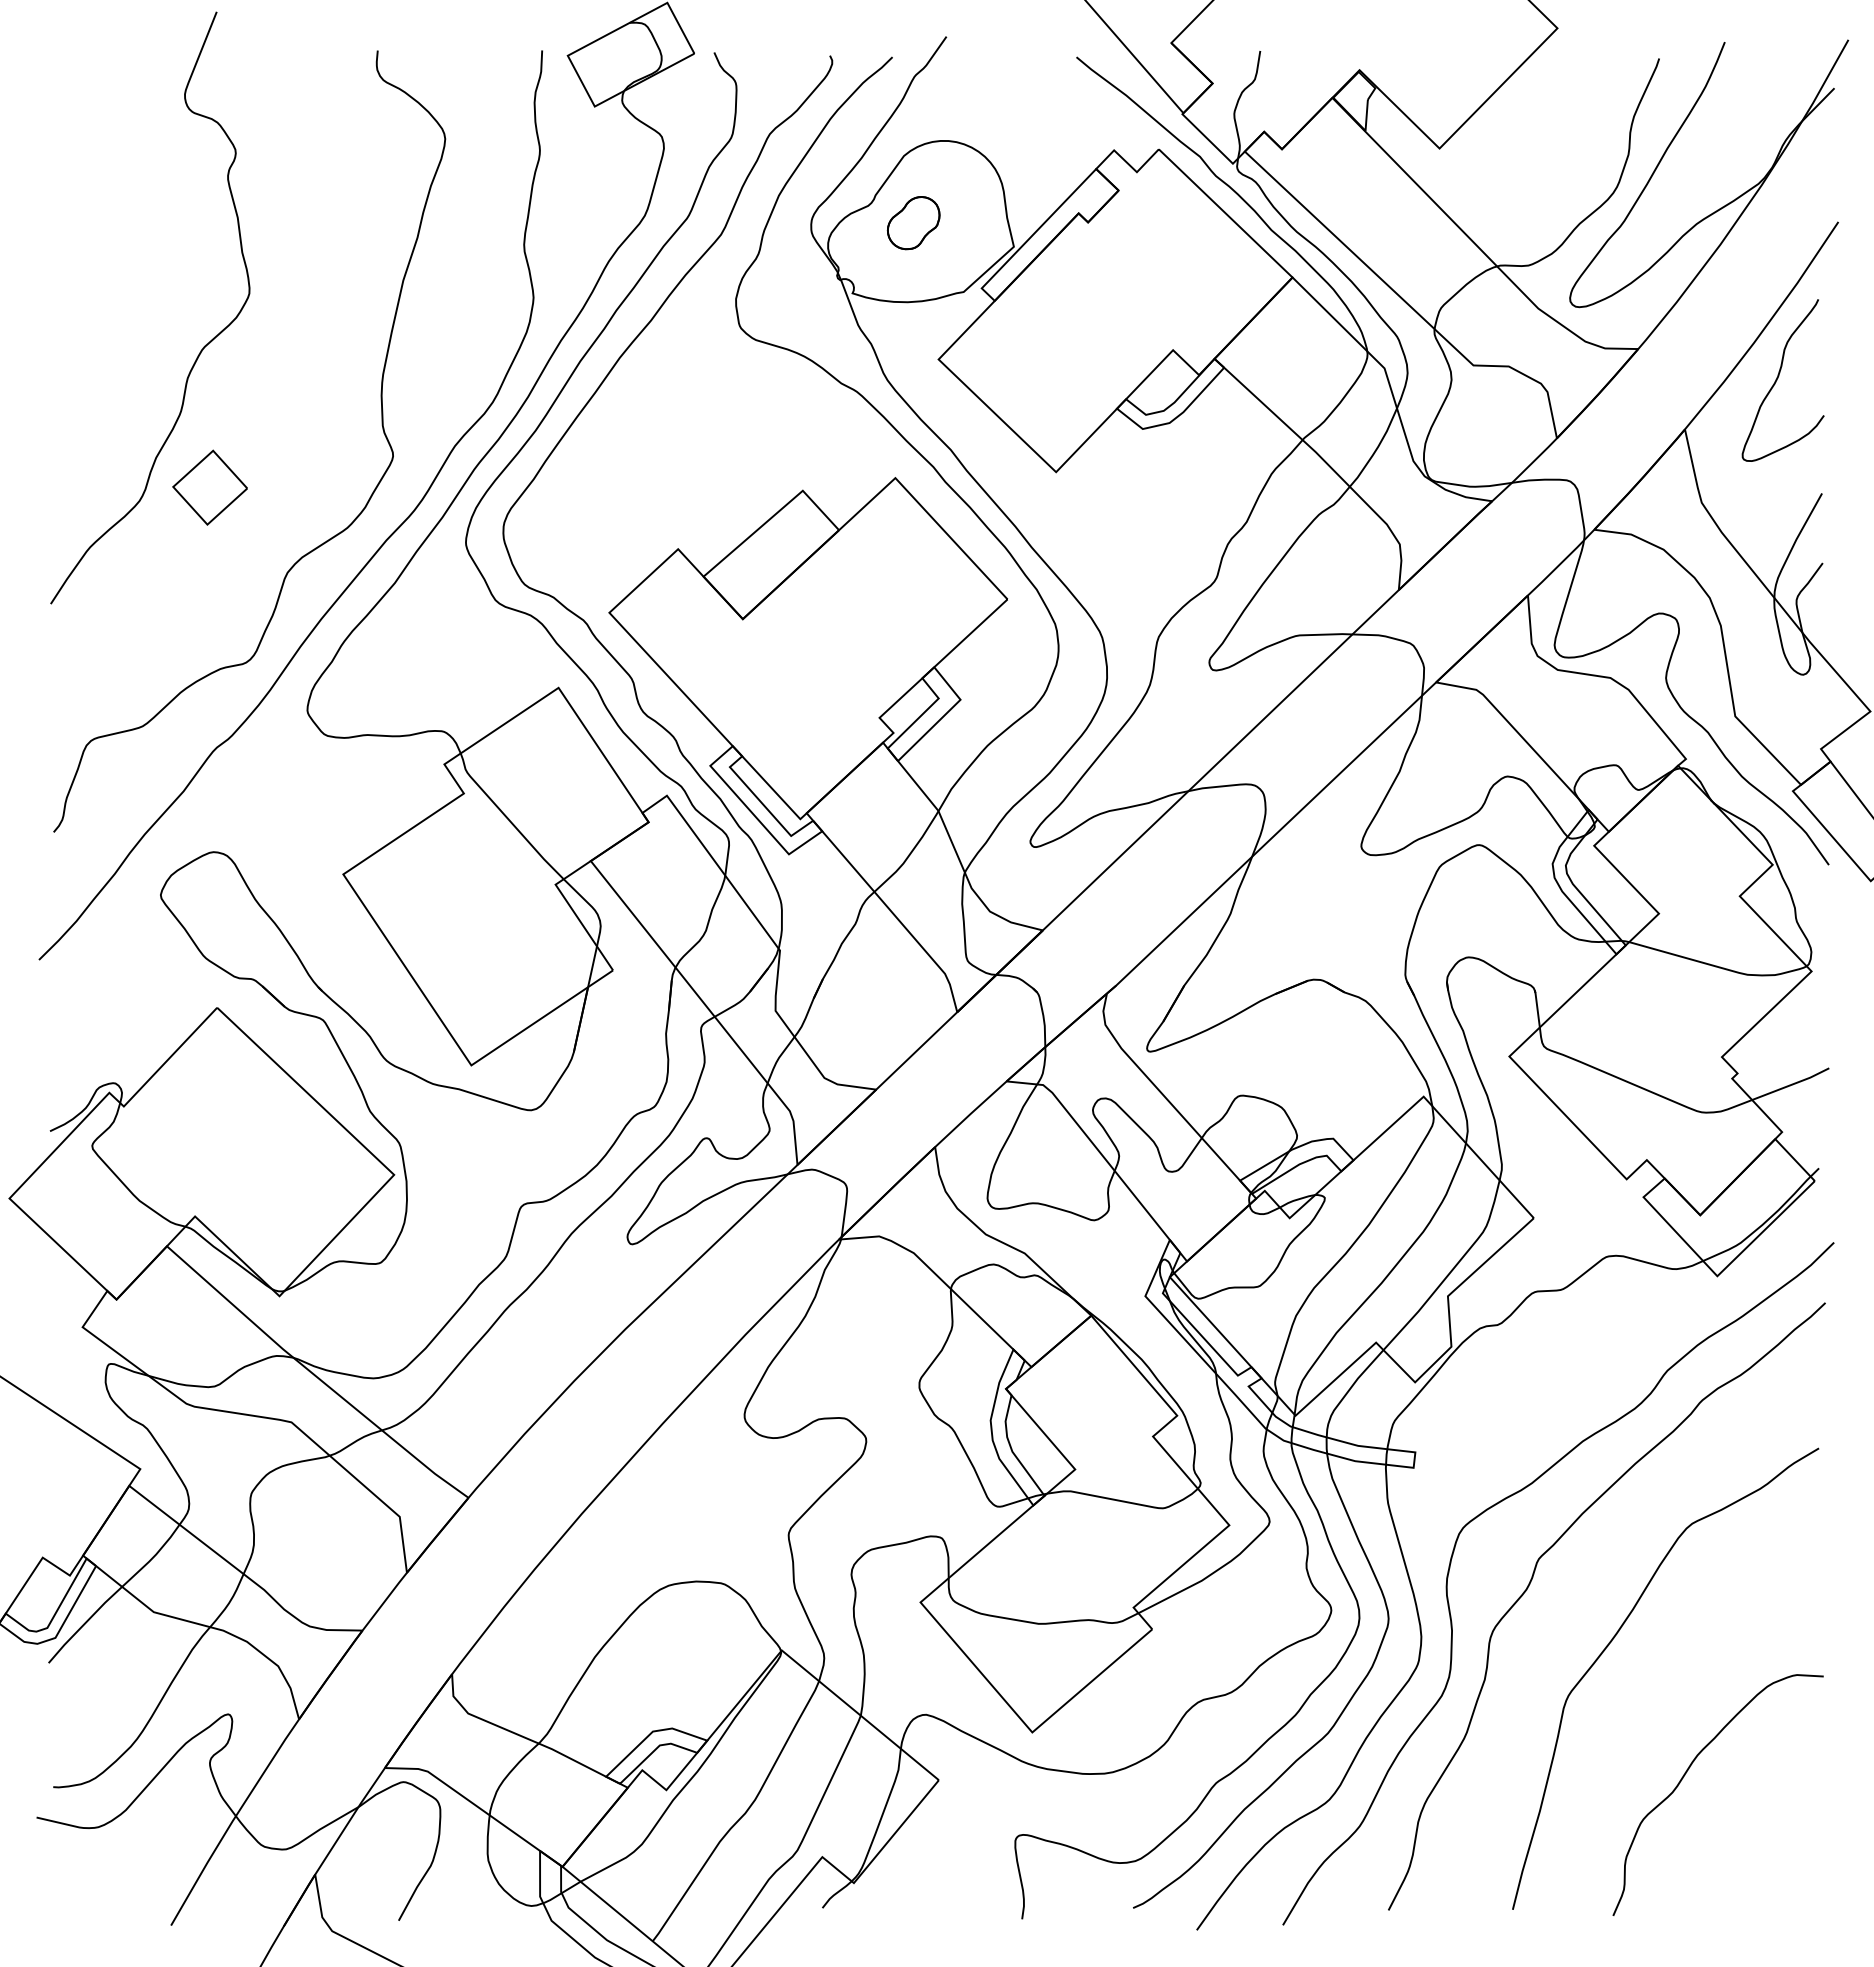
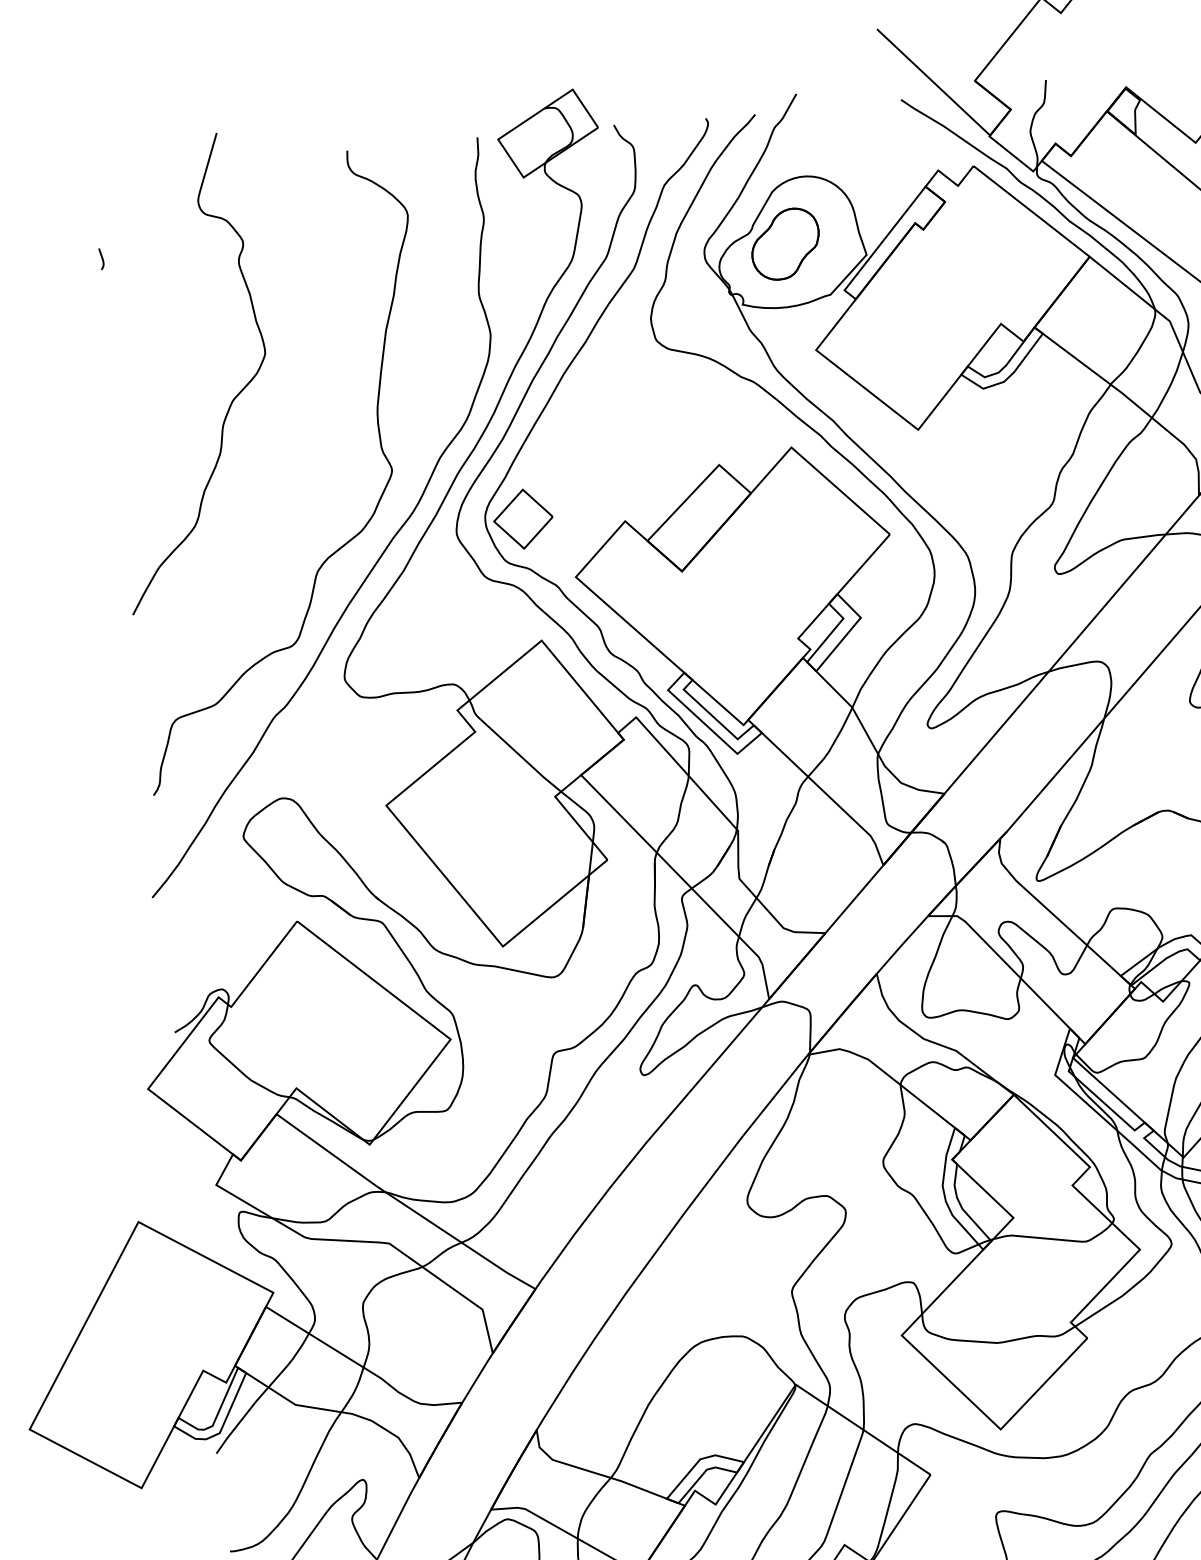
curve: (56, 153) -> (101, 258), added
part: (913, 222) -> (785, 243), size x1.67
part: (209, 487) -> (522, 519), moved

